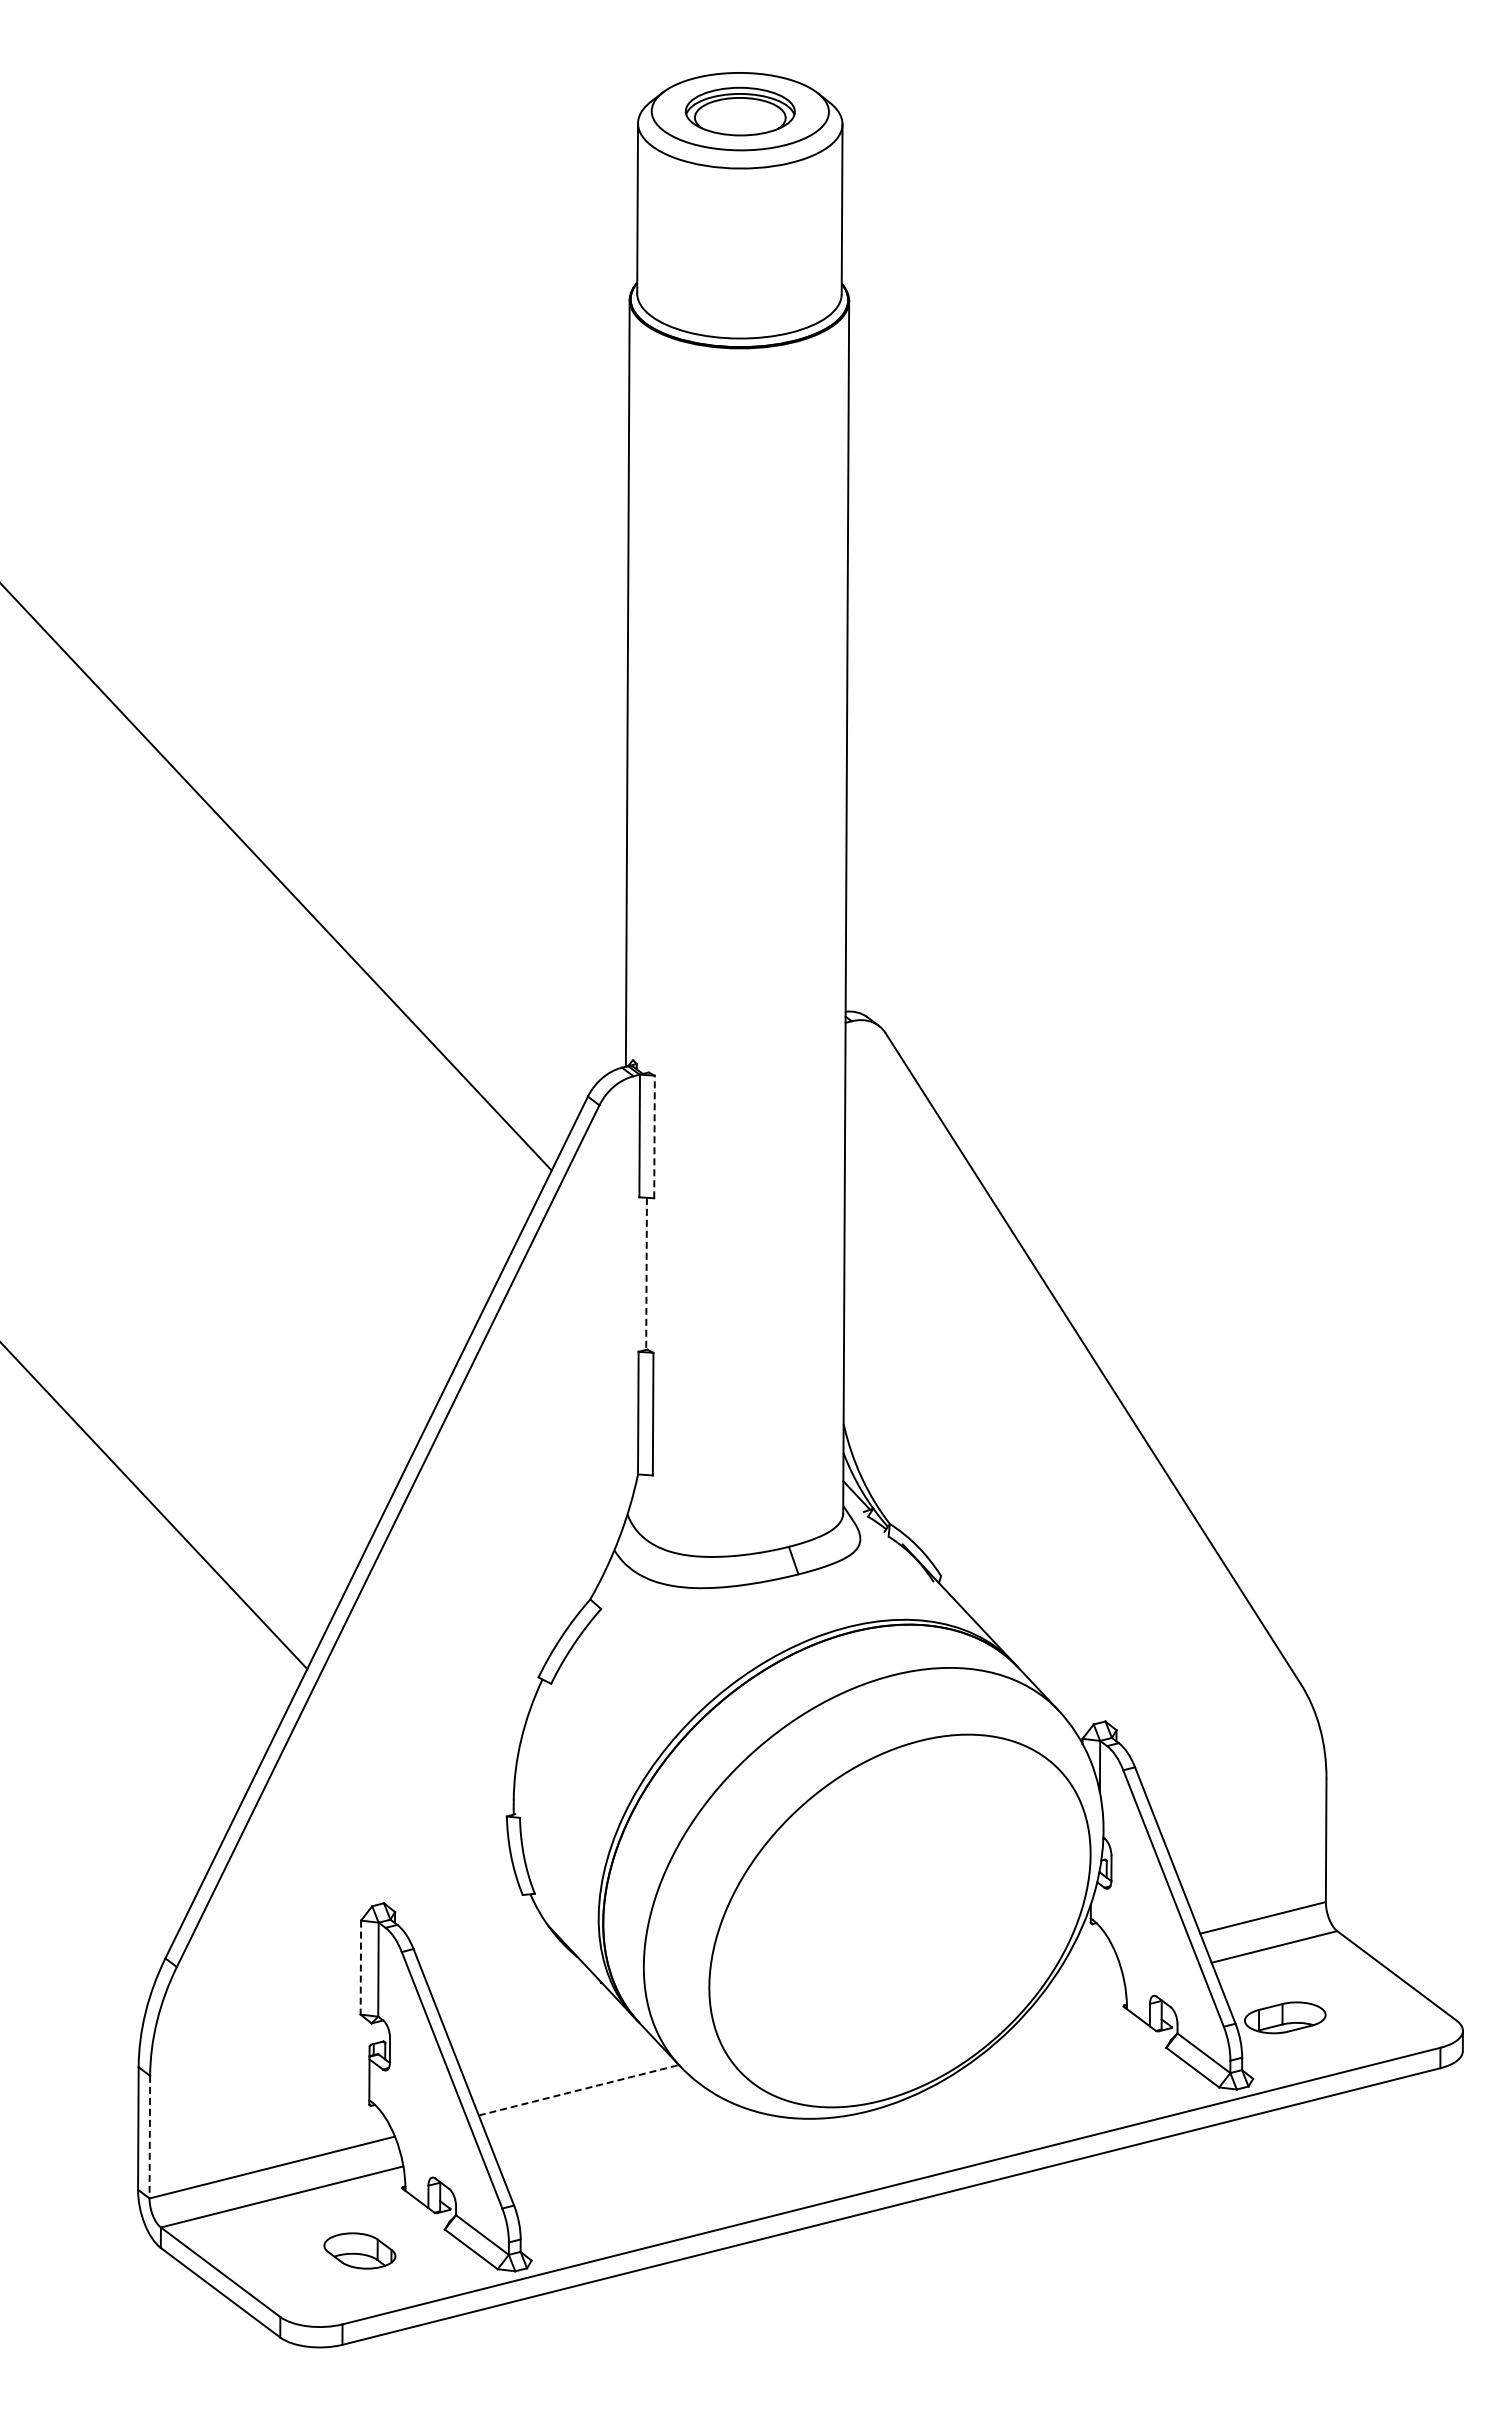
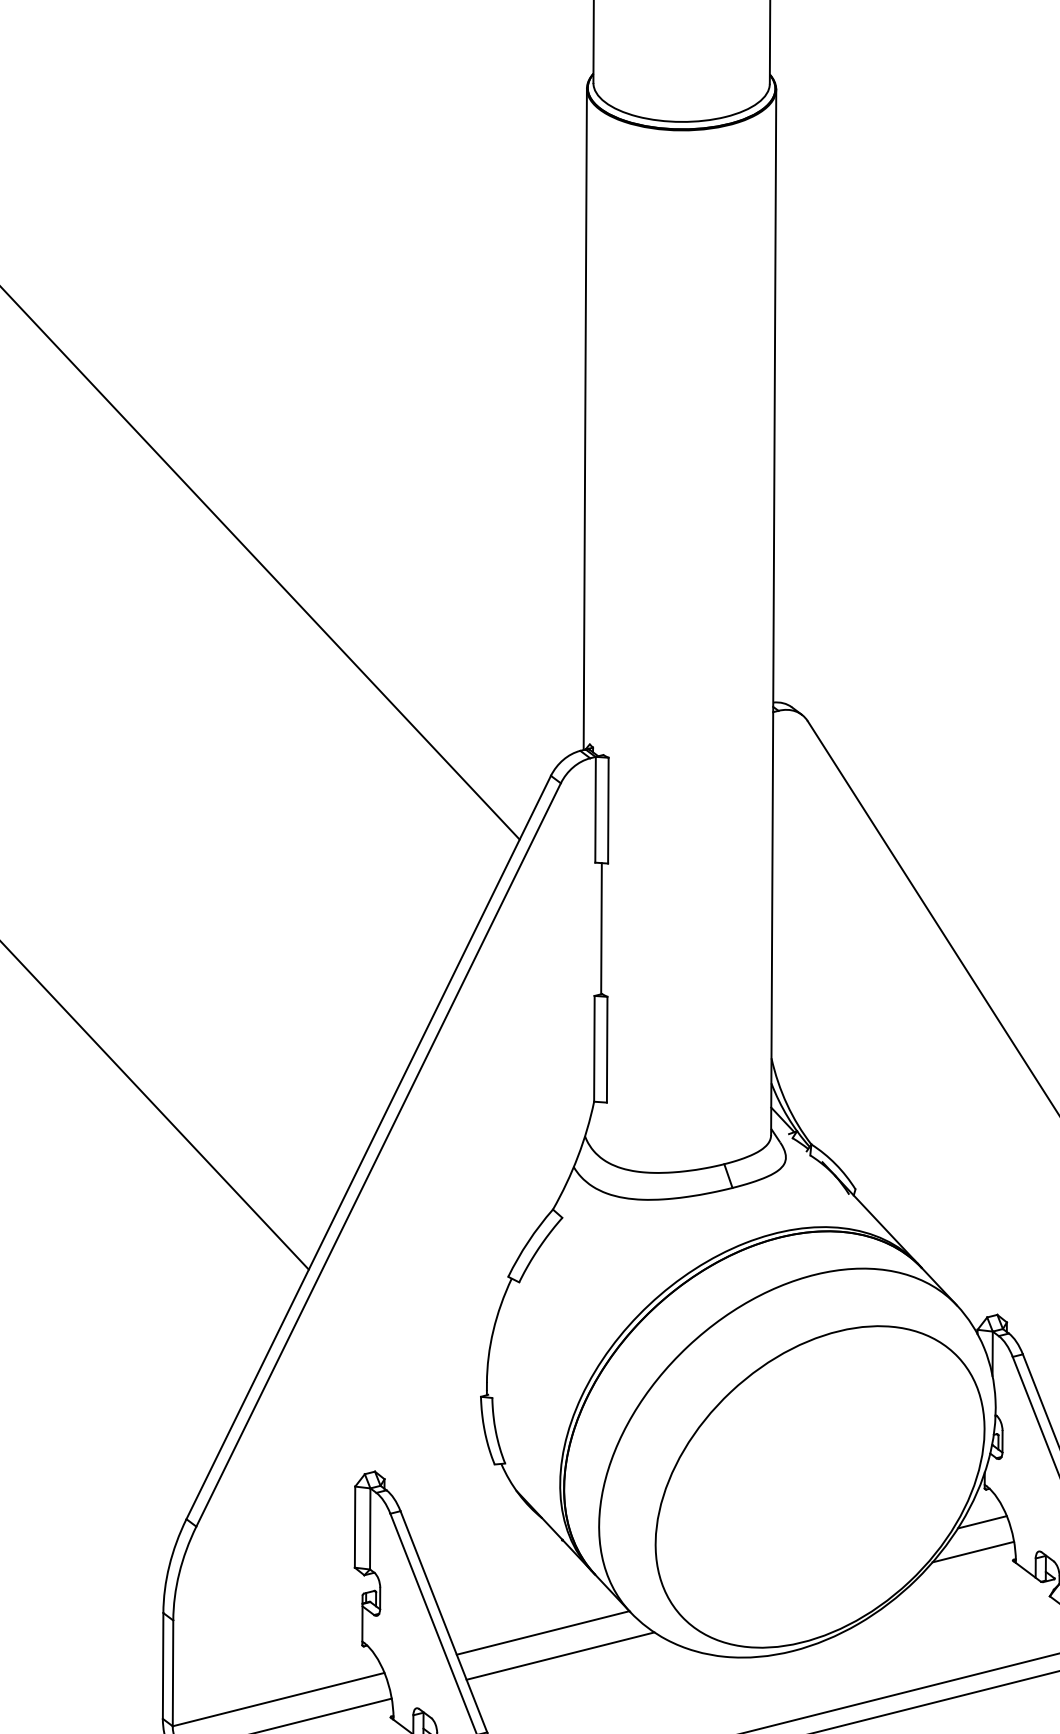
line: (654, 1136) -> (608, 810), dashed -> solid
line: (646, 1274) -> (601, 929), dashed -> solid
line: (1087, 1961) -> (981, 1521), added
line: (360, 1968) -> (354, 1527), dashed -> solid
line: (1077, 1996) -> (973, 1552), added
line: (579, 2090) -> (543, 1633), dashed -> solid
line: (598, 2116) -> (560, 1655), added
line: (149, 2137) -> (172, 1673), dashed -> solid

